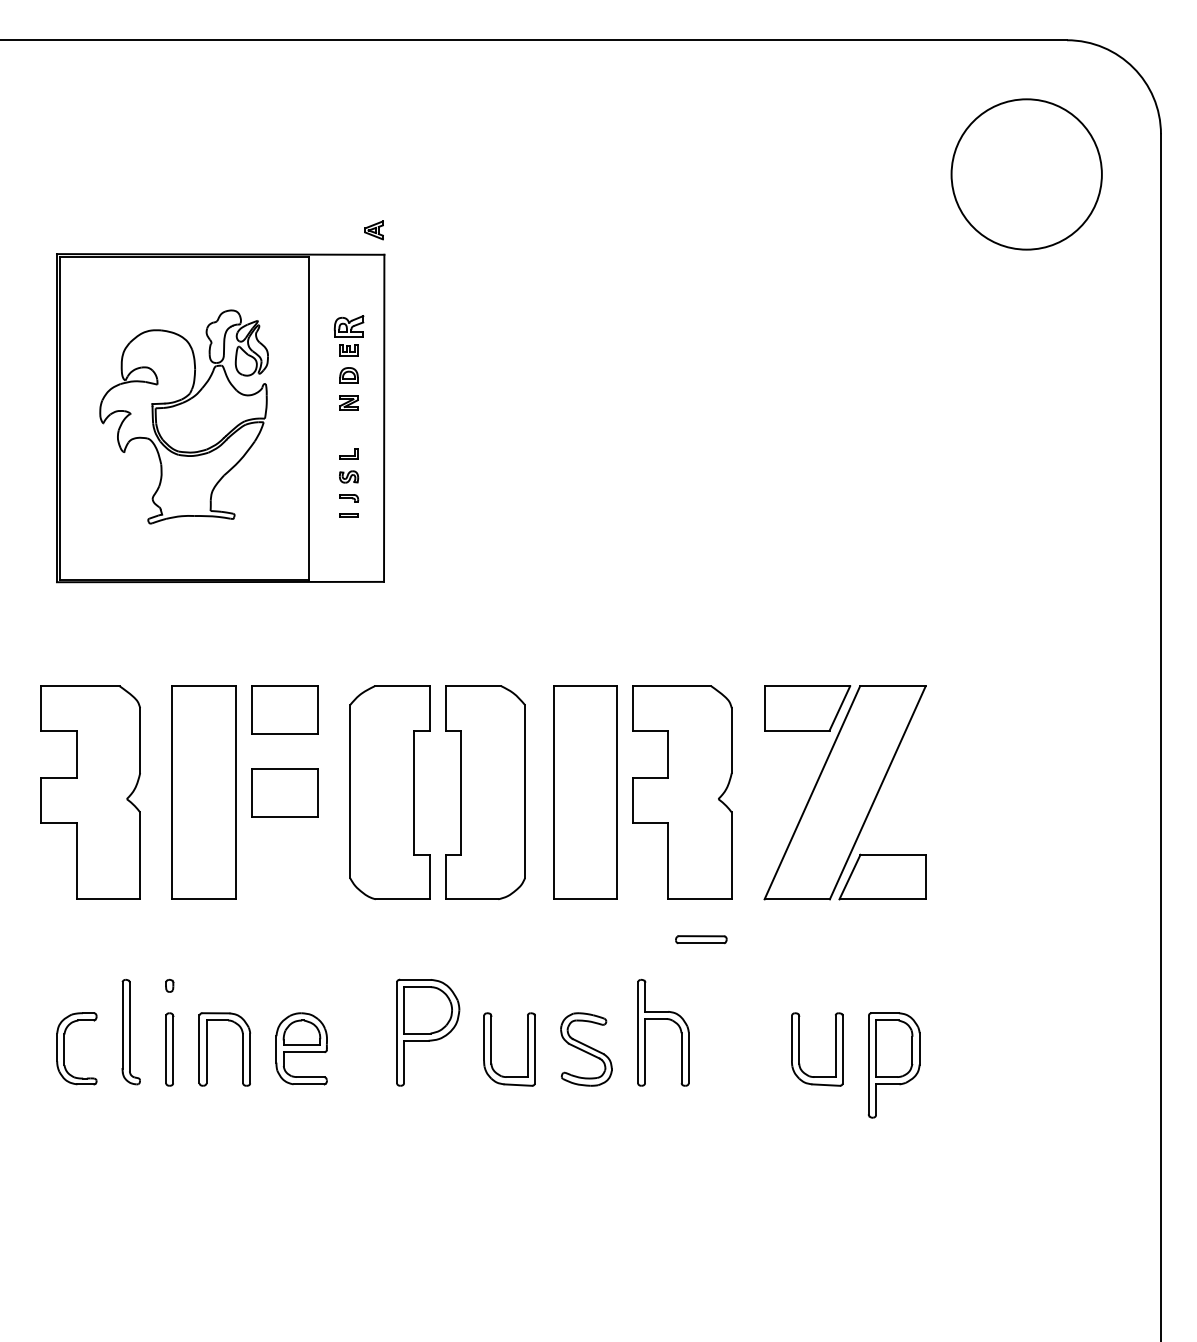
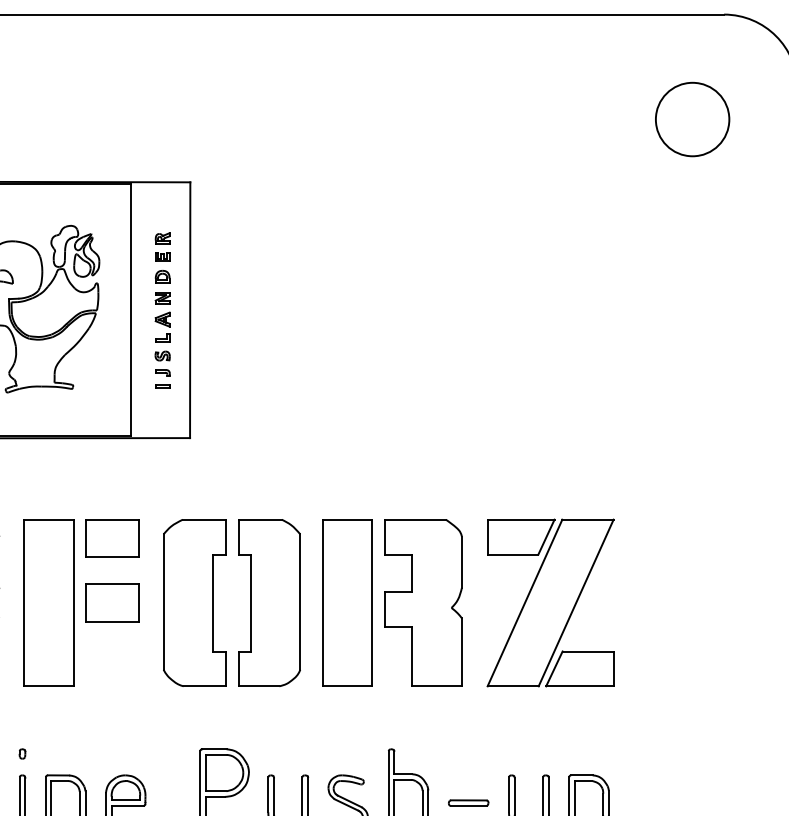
circle: (1026, 174) -> (692, 119), size x0.62
part: (373, 230) -> (162, 319), moved
part: (348, 325) -> (162, 237), size x0.62
part: (701, 939) -> (468, 802), moved

